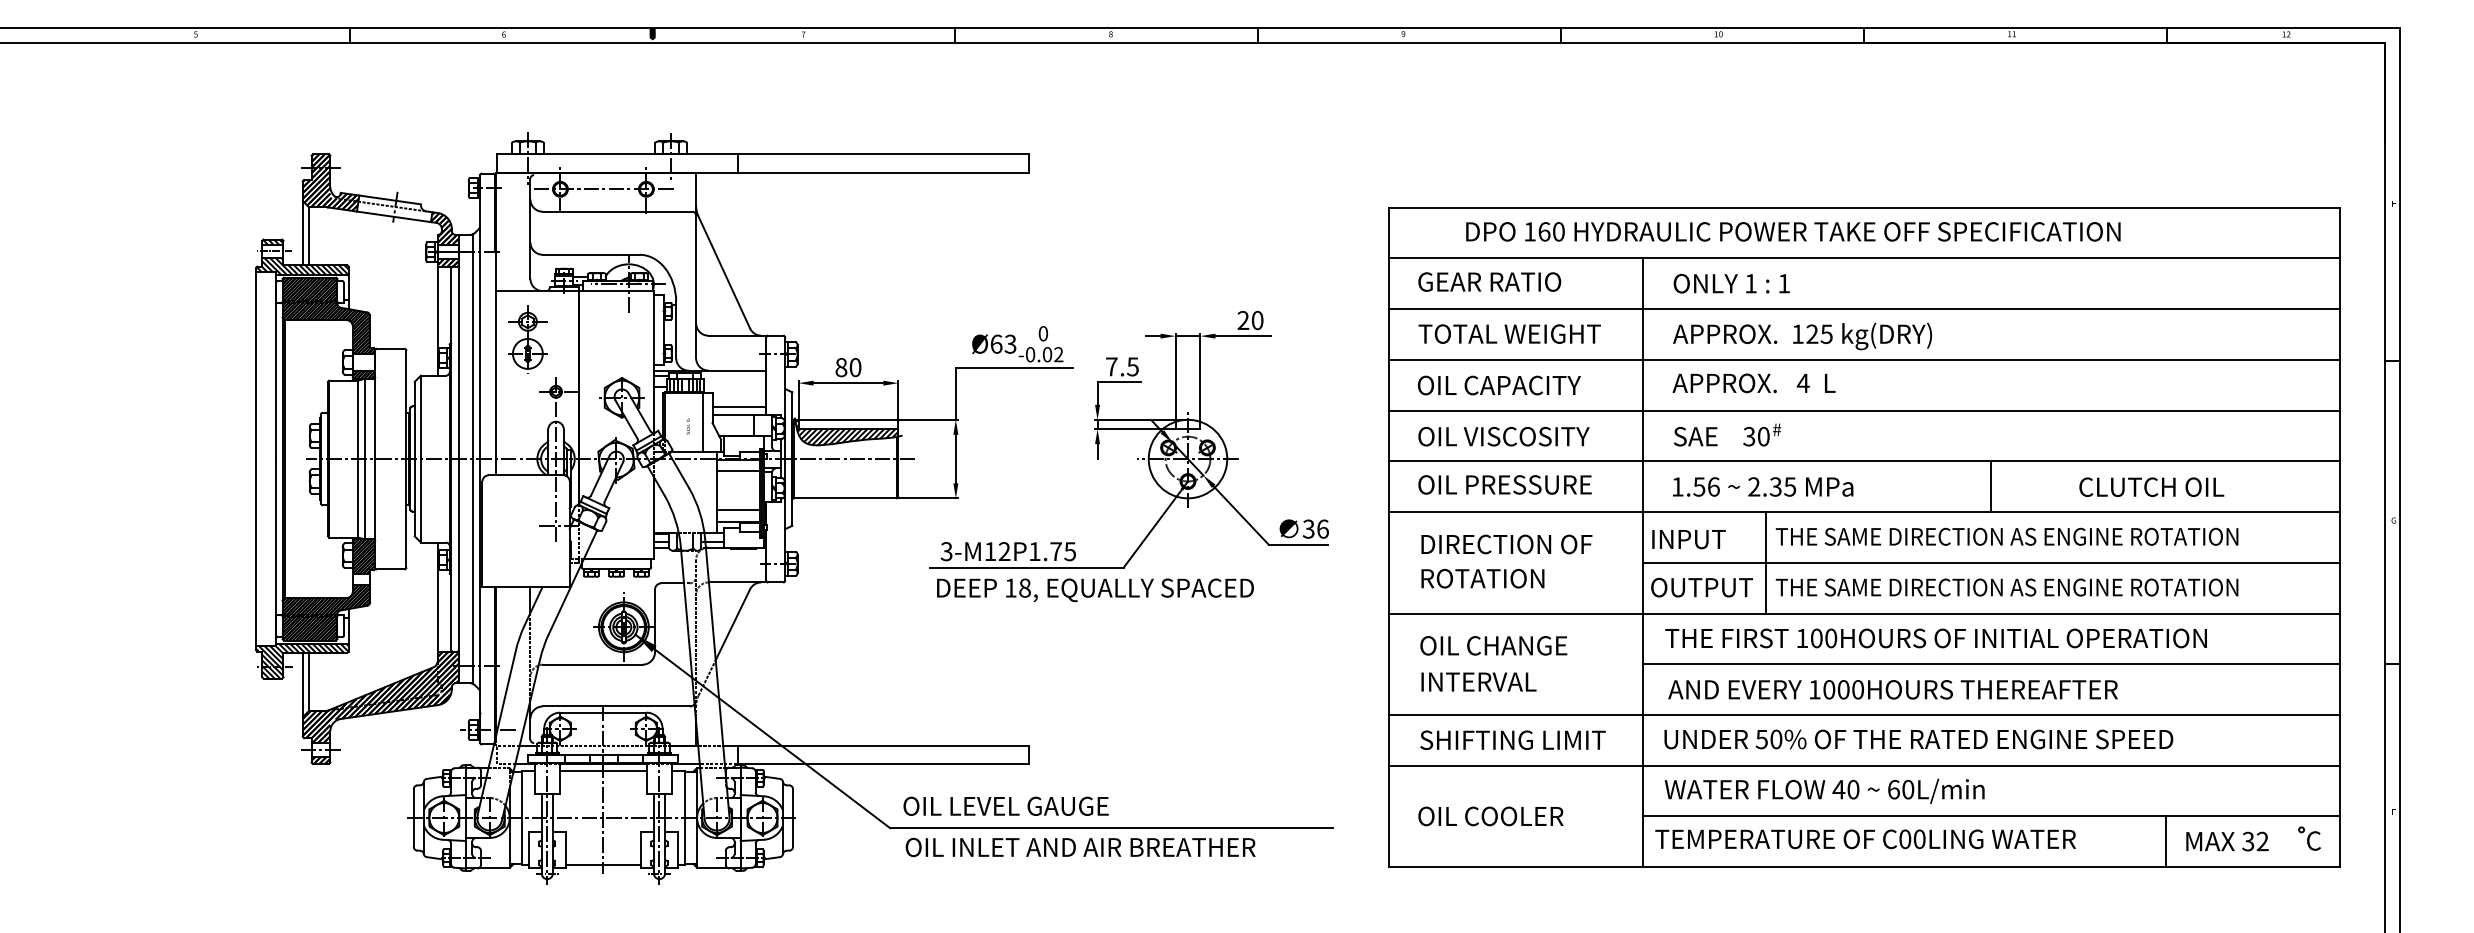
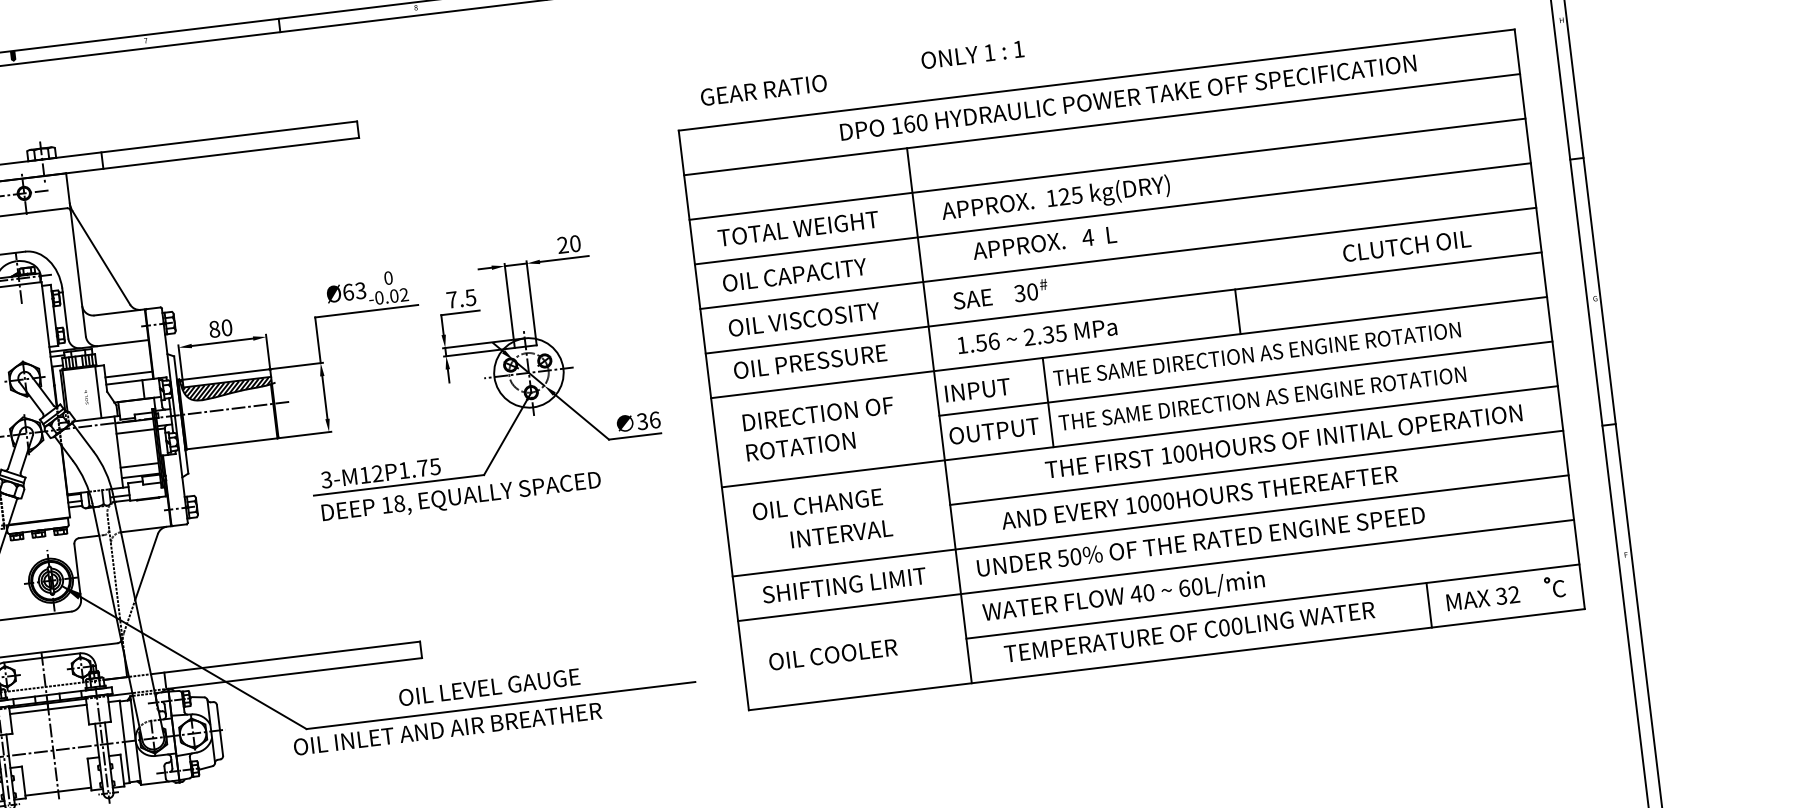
text: (1793, 231) -> (1128, 97), moved
text: (1489, 281) -> (763, 89), moved
text: (1731, 283) -> (972, 54), moved
text: (1753, 383) -> (1044, 243), moved
text: (2151, 486) -> (1406, 245), moved
text: (1935, 638) -> (1283, 441), moved
text: (1478, 681) -> (841, 533), moved
text: (1892, 689) -> (1198, 497), moved
text: (1005, 805) -> (488, 686), moved
text: (1865, 839) -> (1189, 632), moved
text: (1080, 847) -> (447, 729), moved

